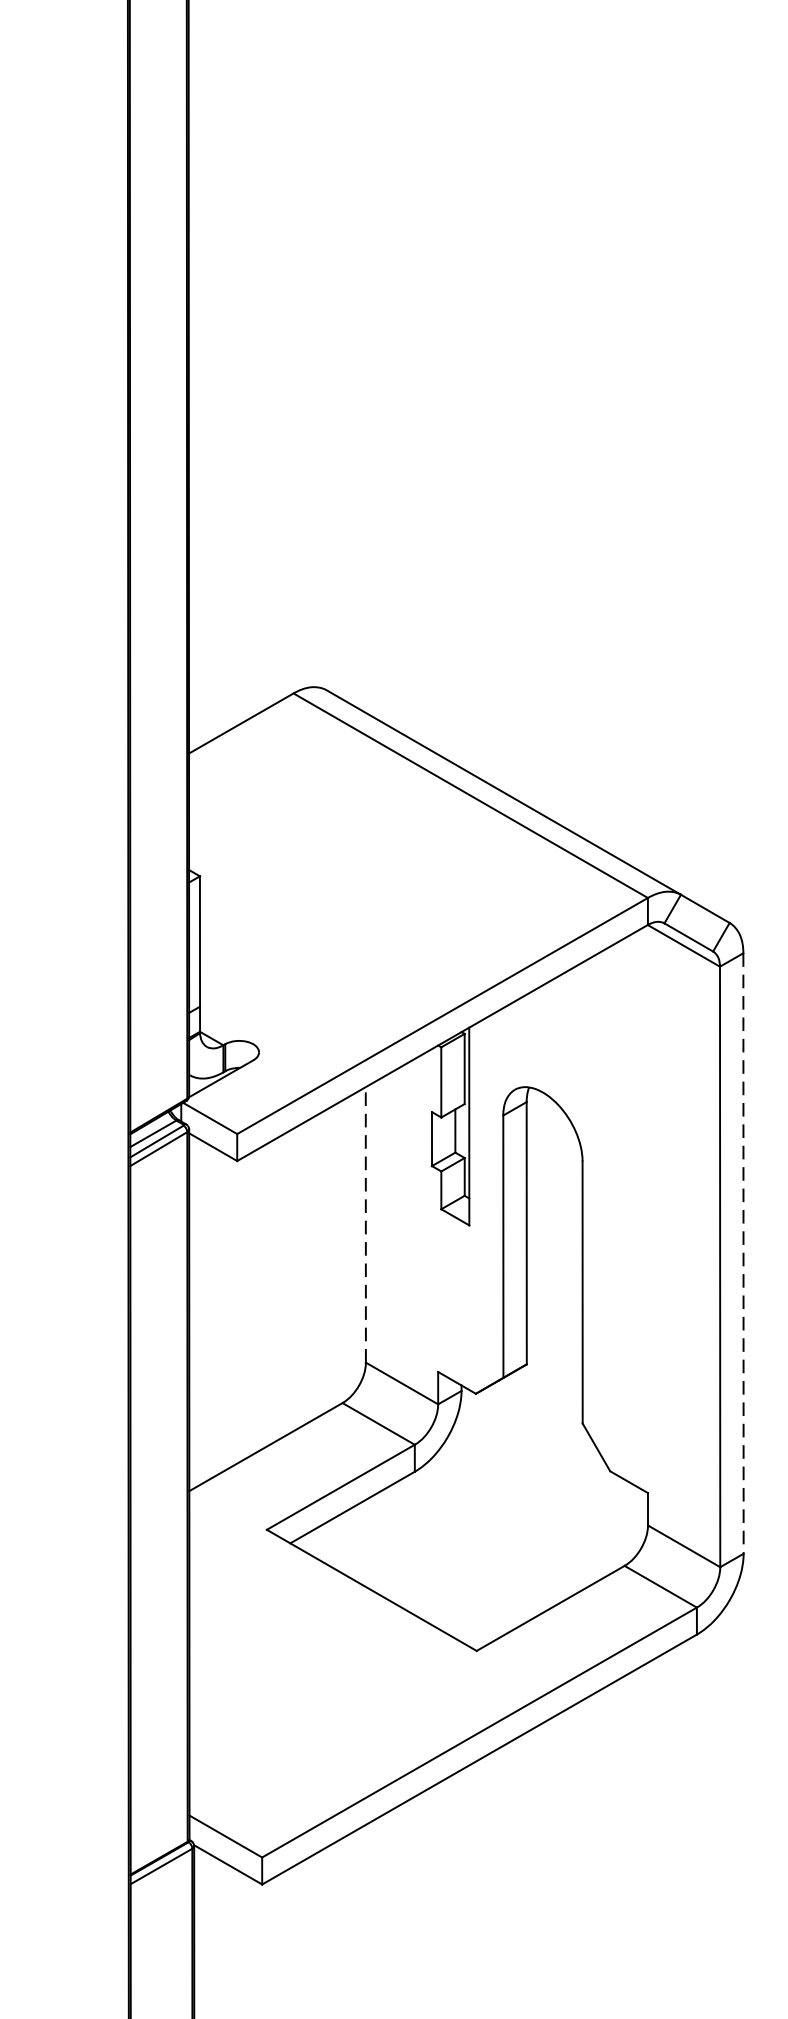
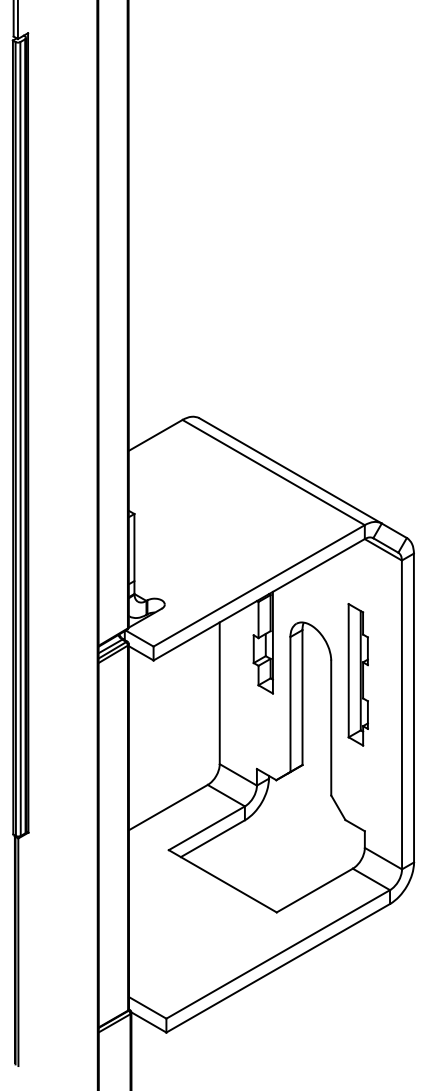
part: (633, 1188) -> (357, 674), added
line: (365, 1225) -> (219, 693), dashed -> solid
line: (742, 1254) -> (413, 708), dashed -> solid

